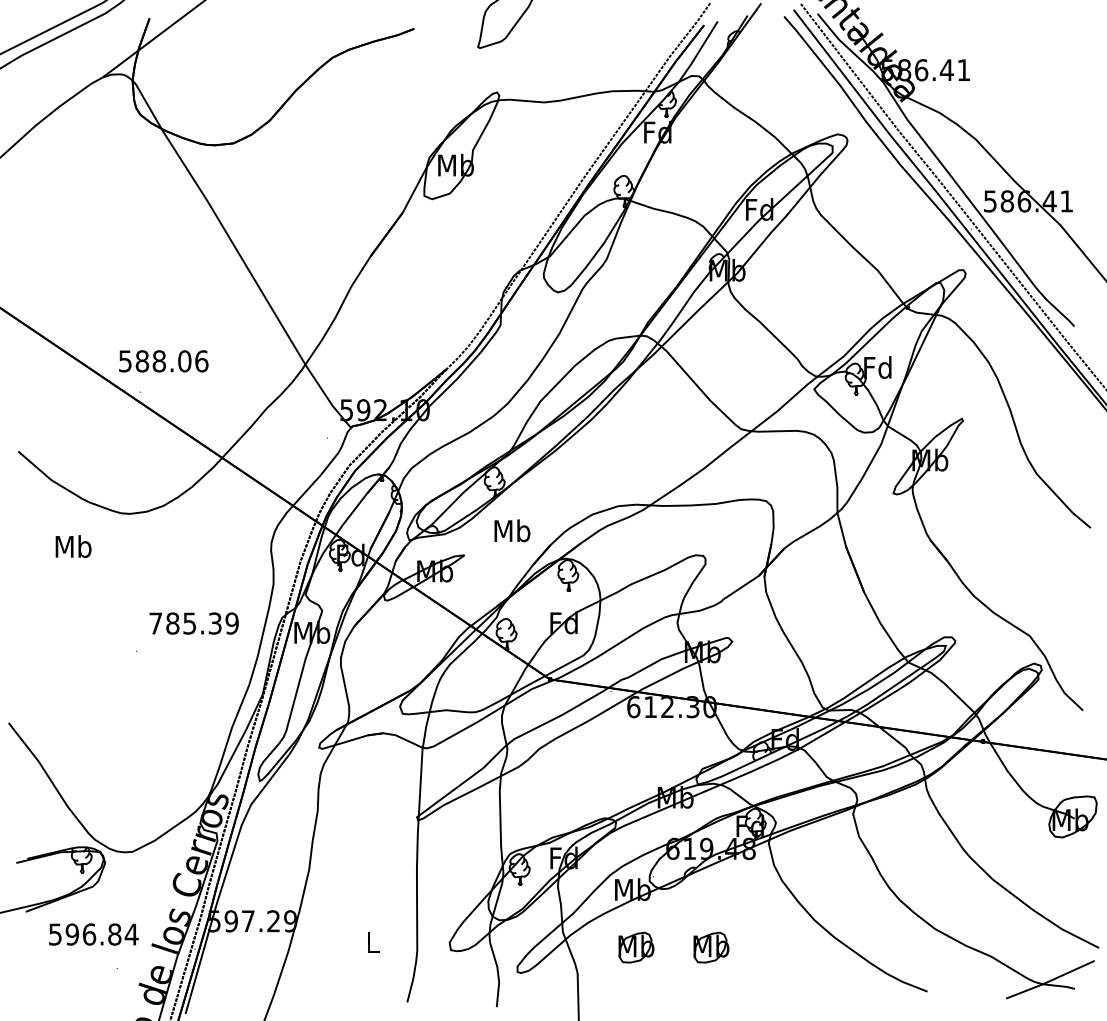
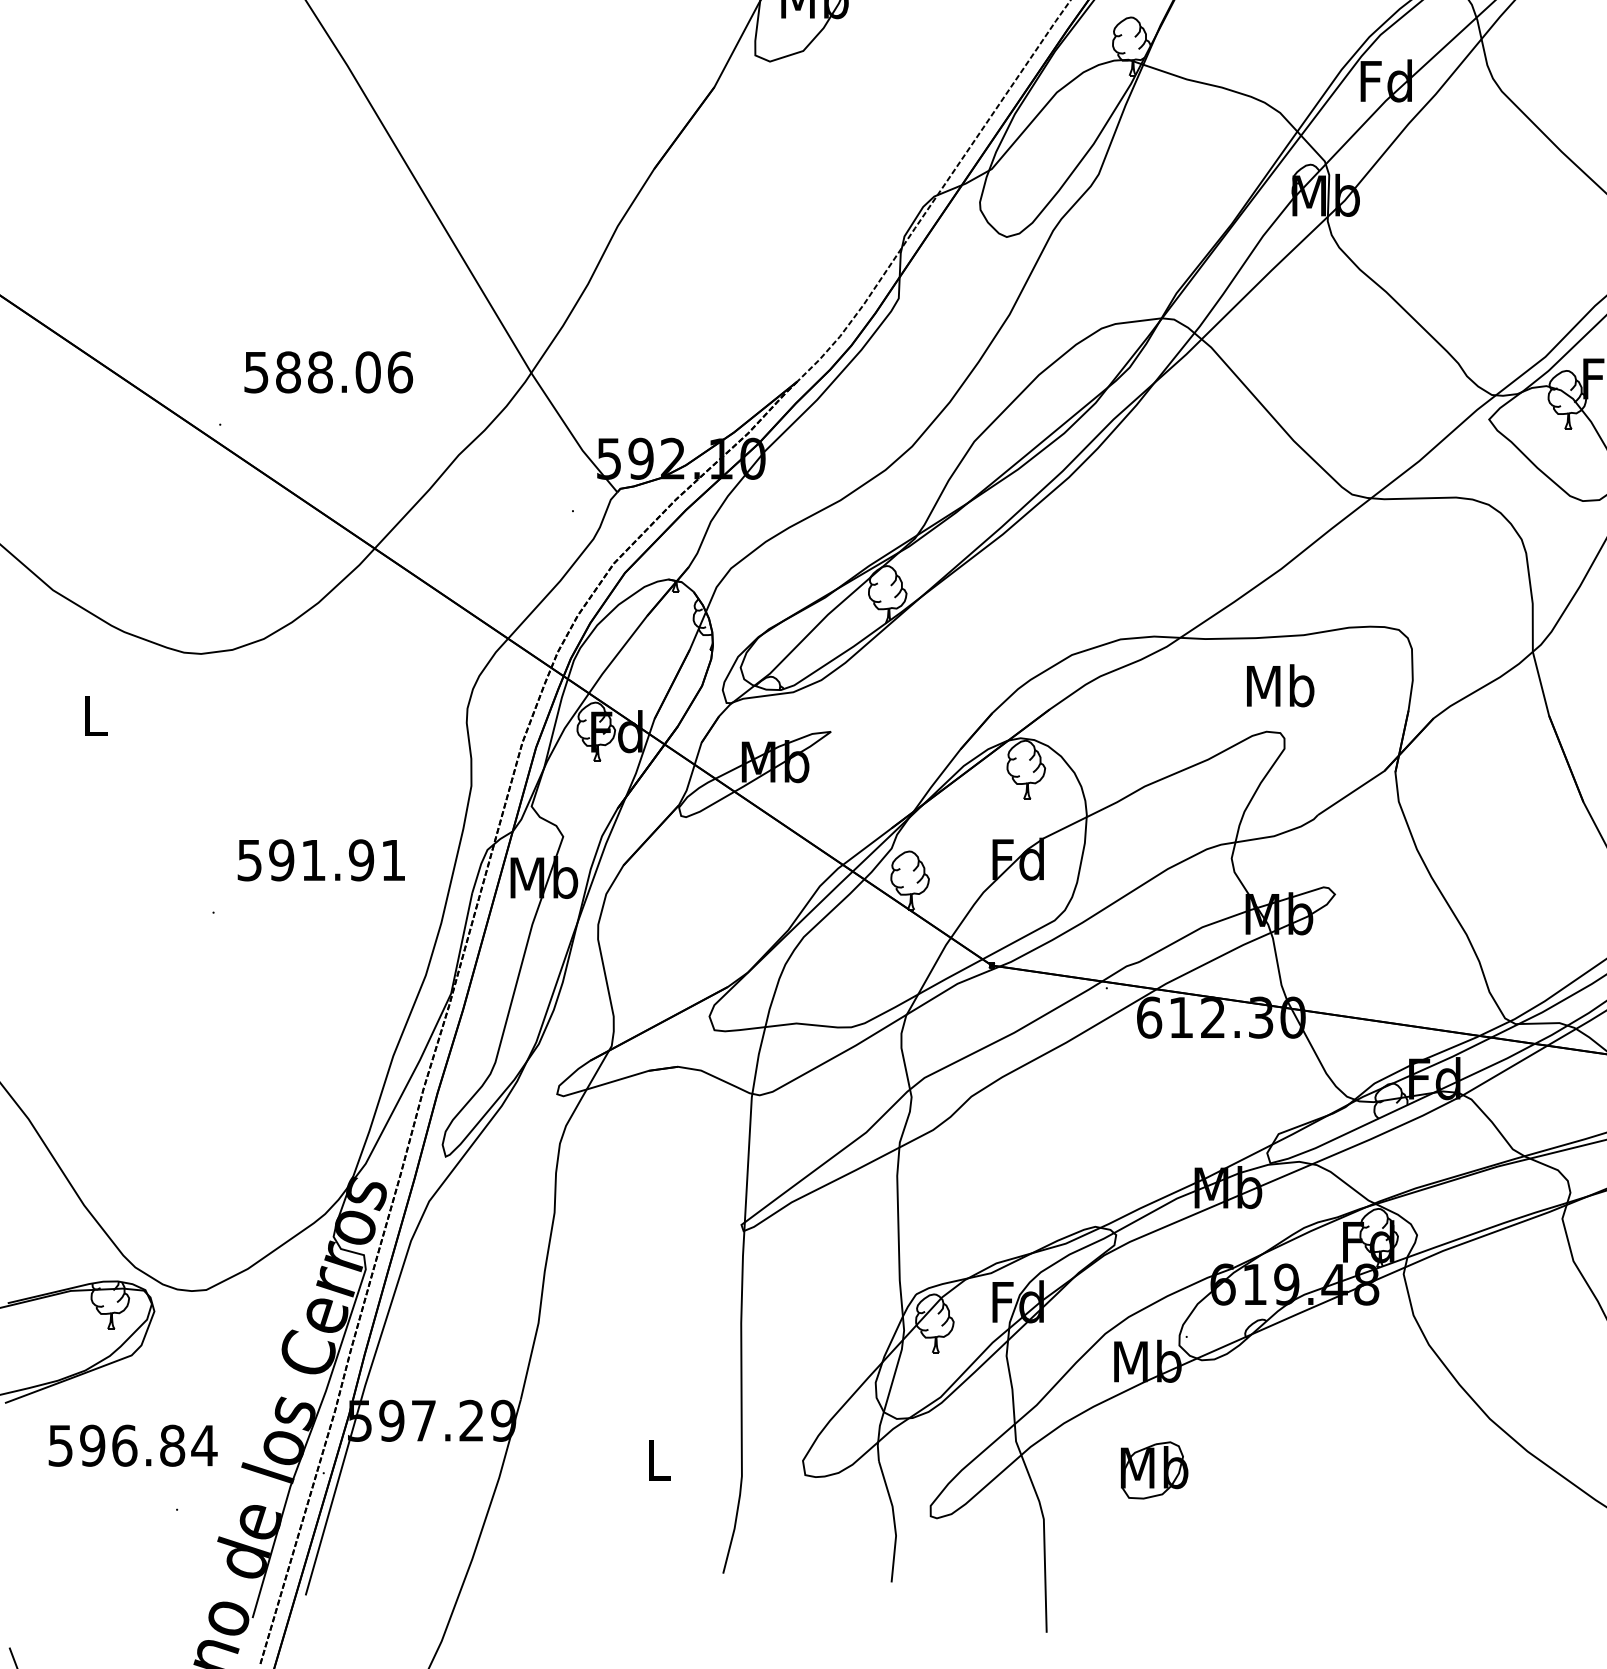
text: (163, 361) -> (328, 372), moved
text: (512, 530) -> (1280, 685), moved
text: (73, 546) -> (94, 715), Mb -> L
text: (193, 623) -> (320, 860), 785.39 -> 591.91
part: (711, 947) -> (1295, 1470), removed

